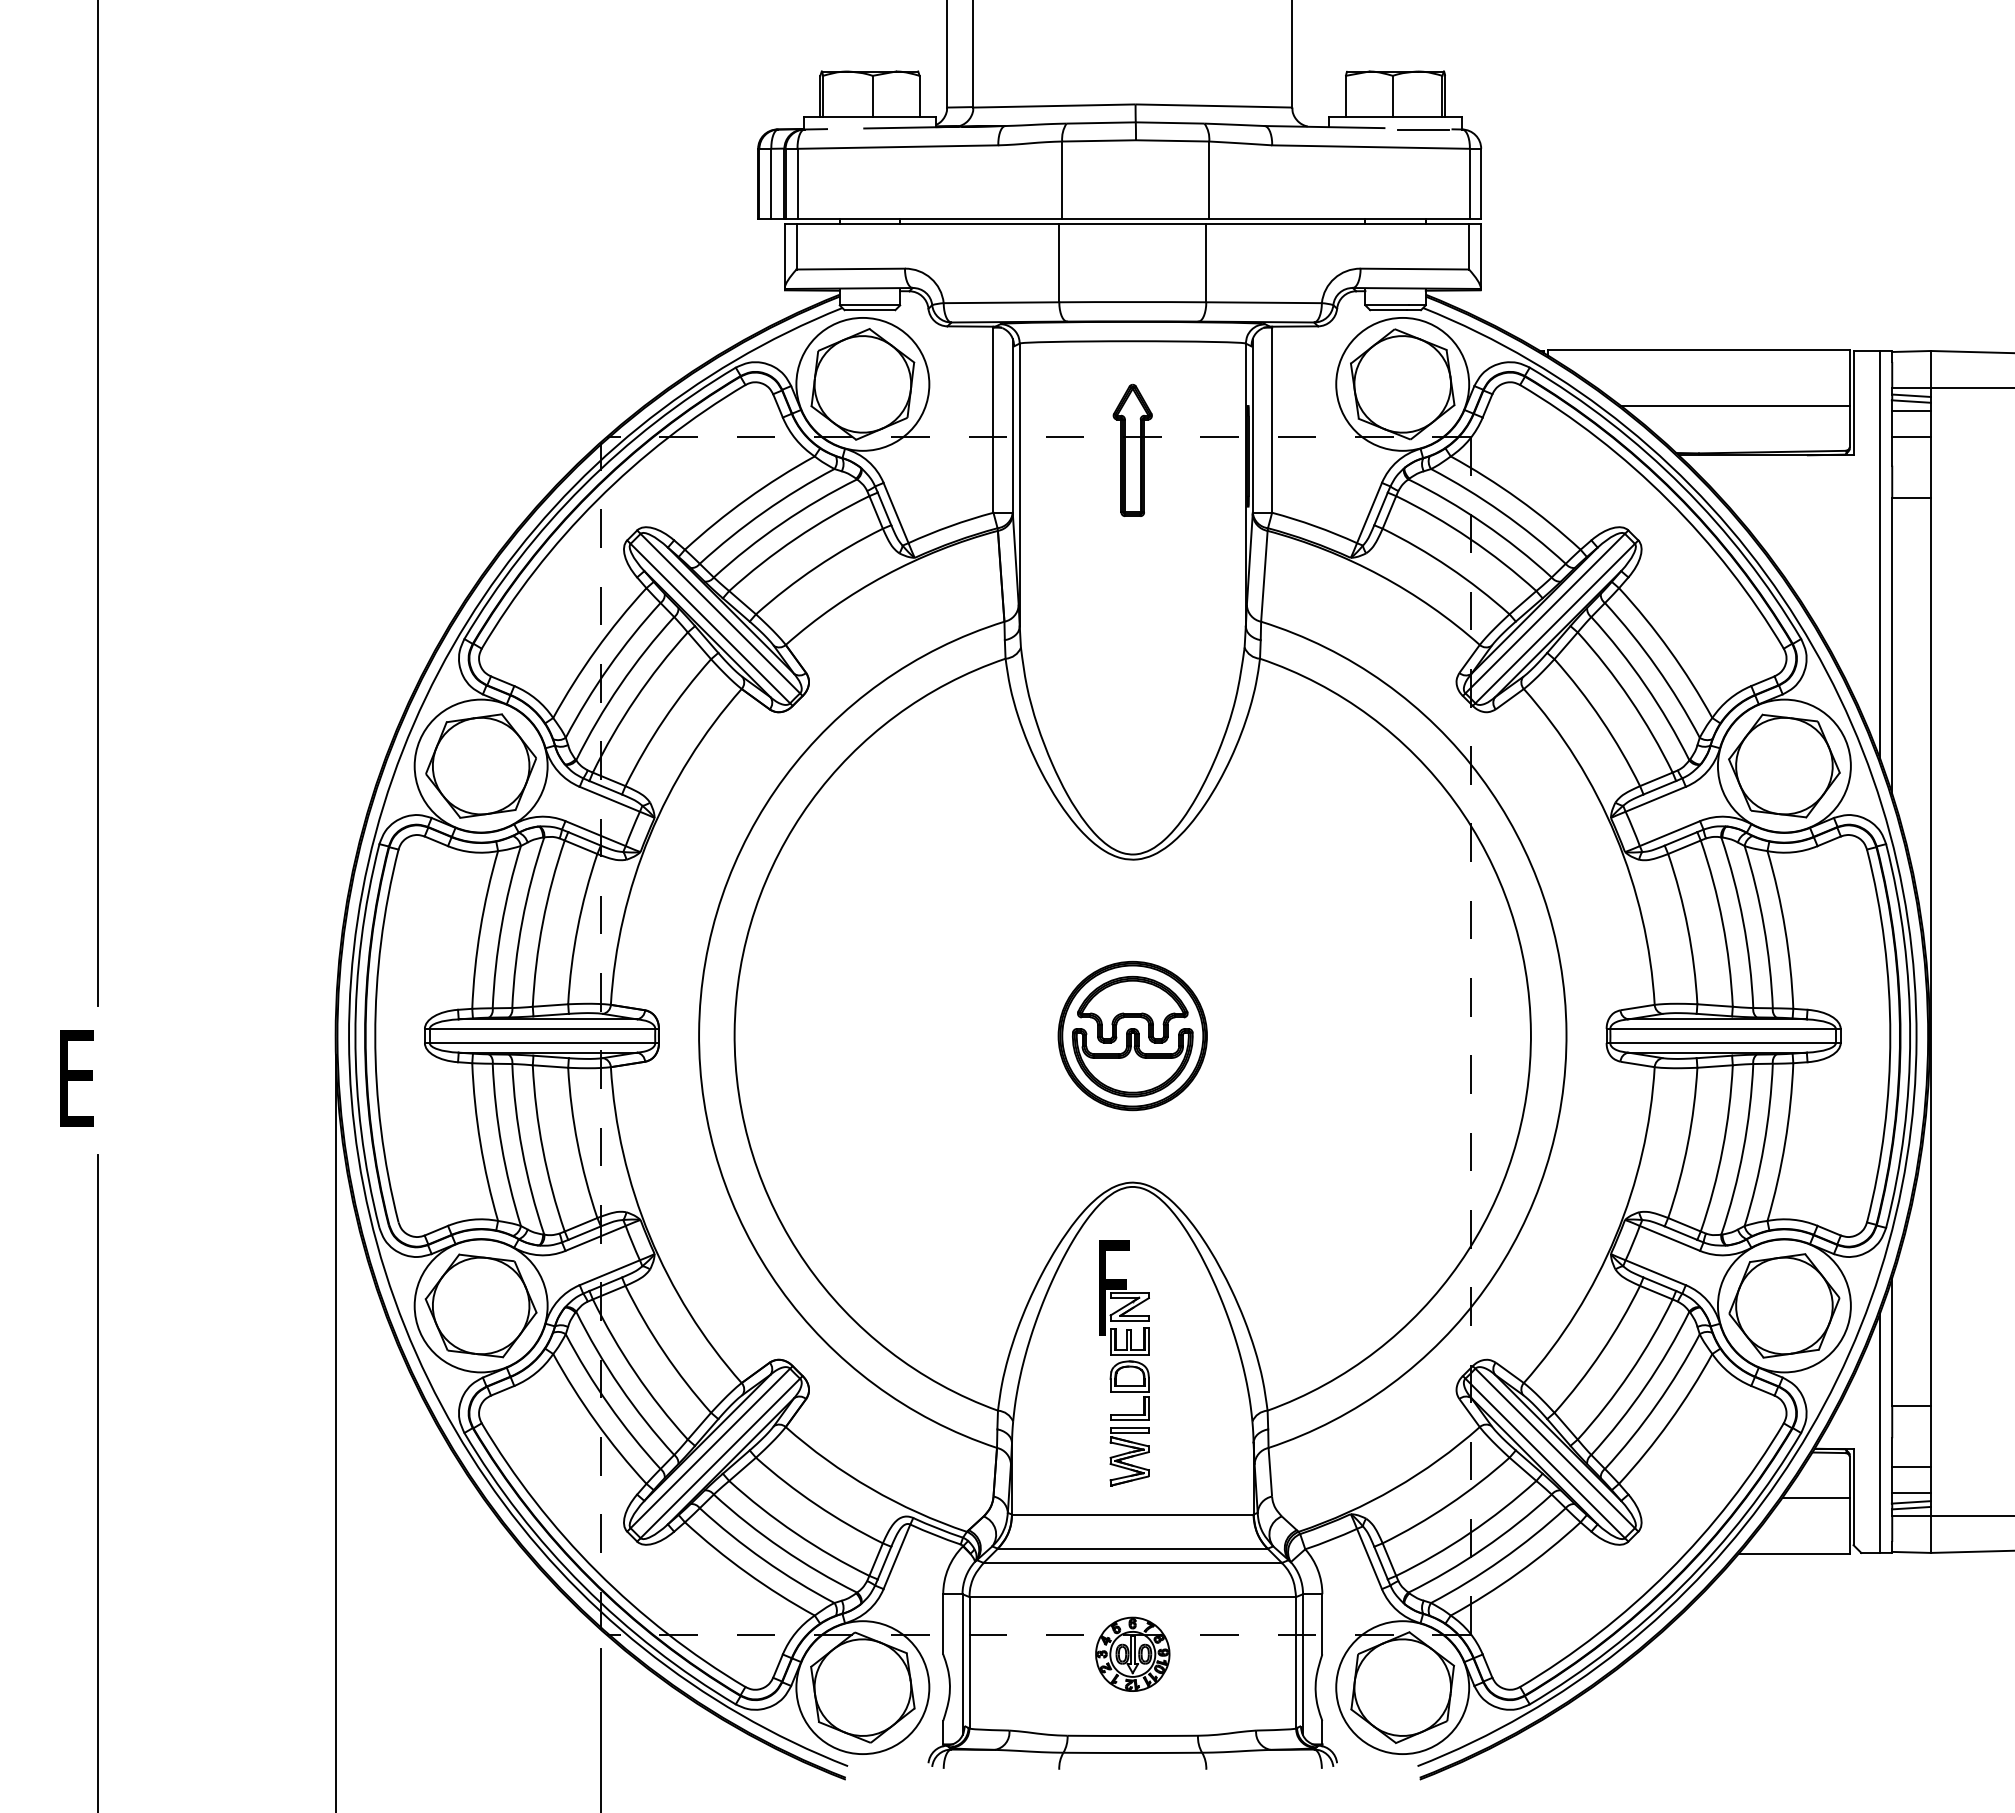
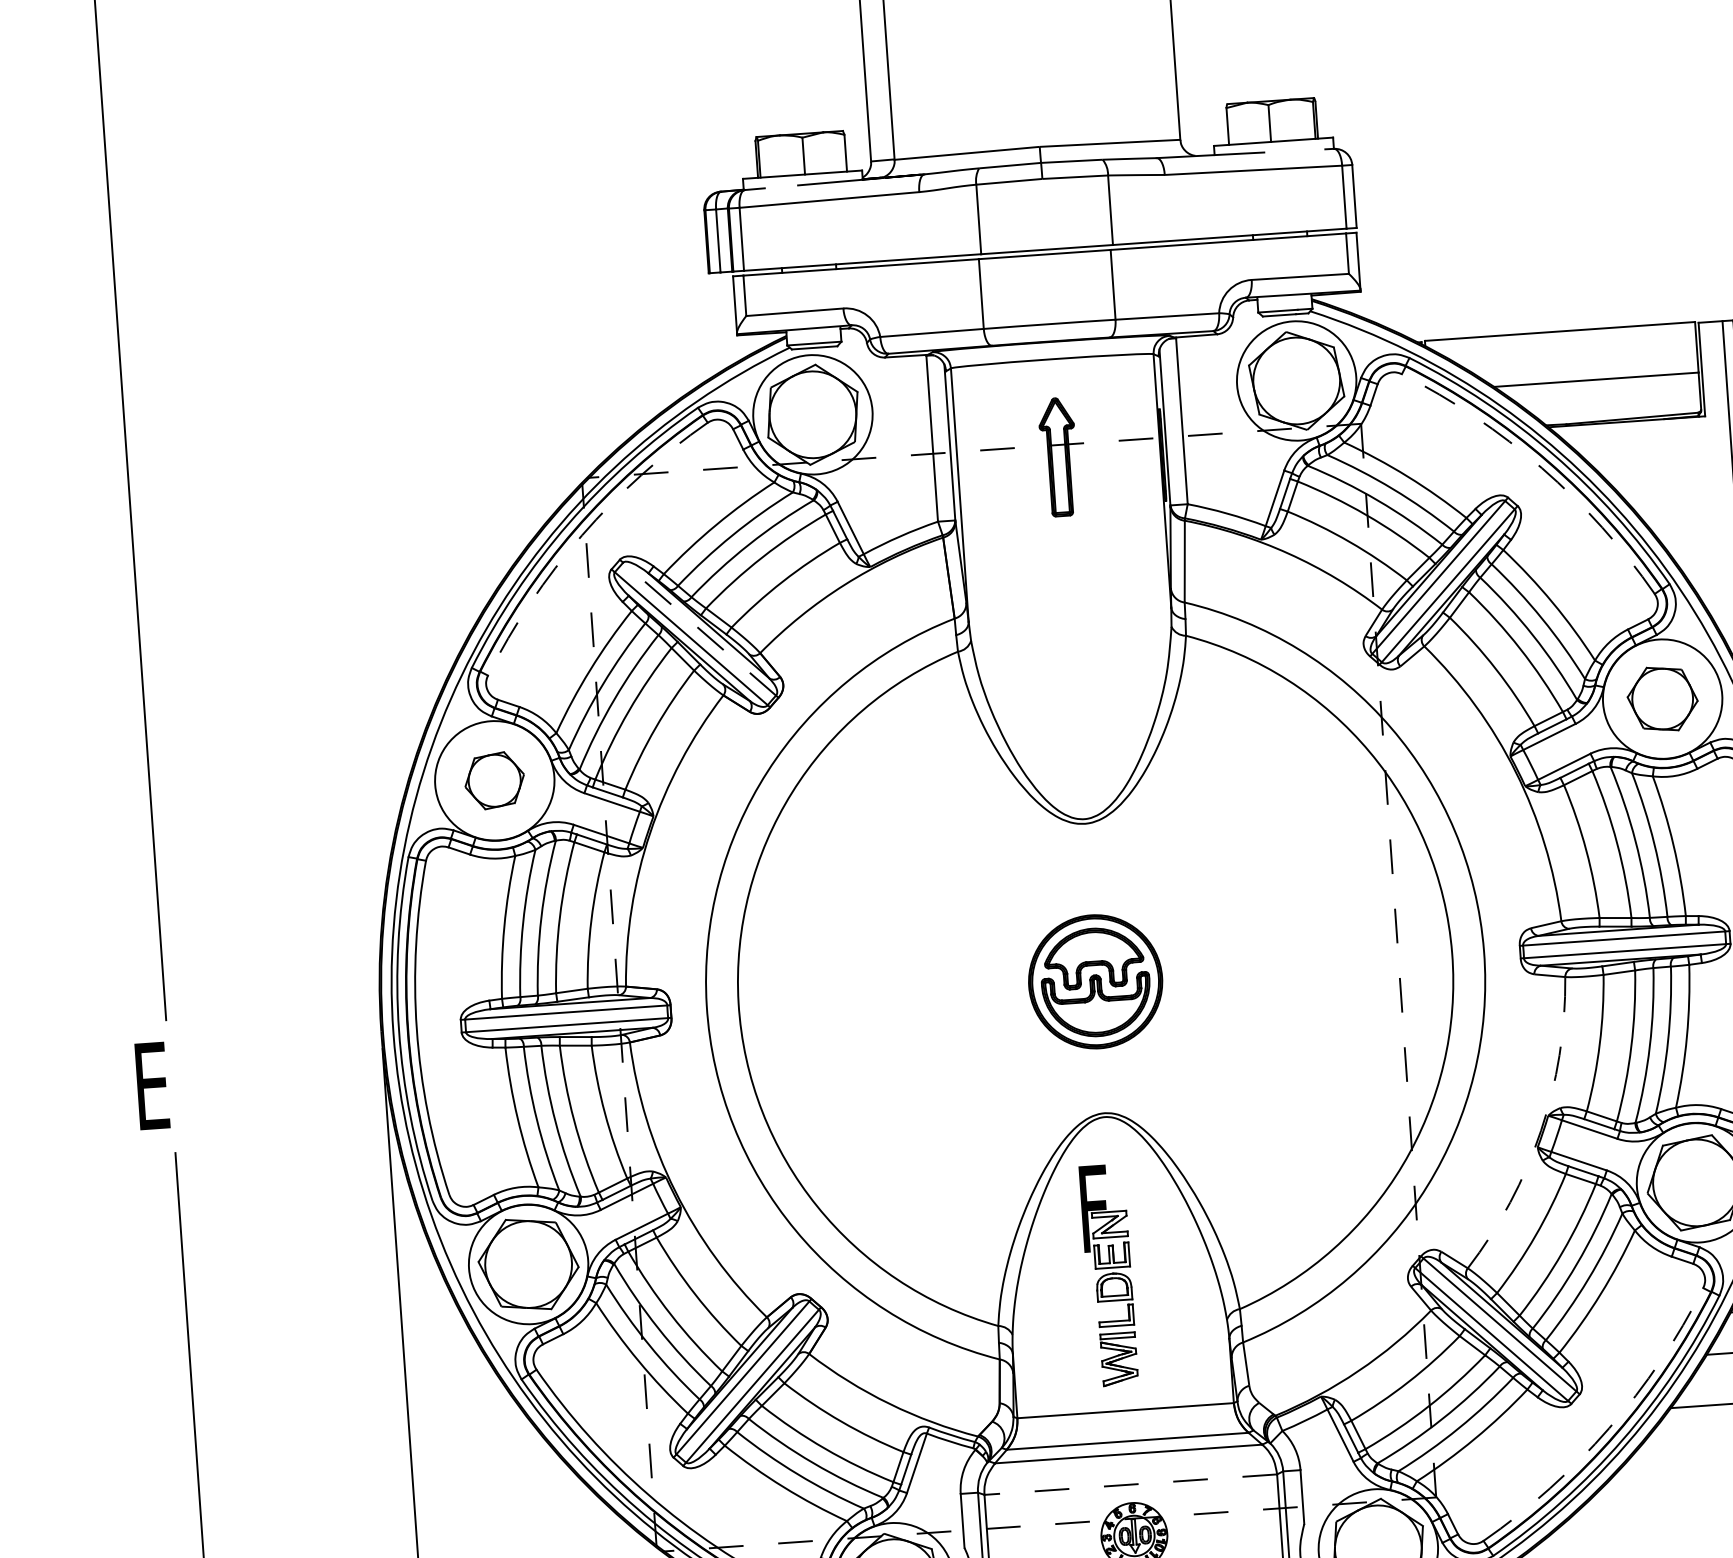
line: (1423, 129) -> (1299, 151), removed
arc: (597, 500) -> (582, 535), solid -> dashed
arc: (1668, 500) -> (1542, 468), solid -> dashed
line: (720, 613) -> (699, 629), solid -> dashed
part: (480, 765) -> (494, 780), size x0.6
part: (1784, 765) -> (1662, 698), size x0.7
arc: (1615, 1236) -> (1540, 1131), solid -> dashed
arc: (1668, 1571) -> (1609, 1428), solid -> dashed
line: (1132, 1597) -> (1130, 1485), solid -> dashed

